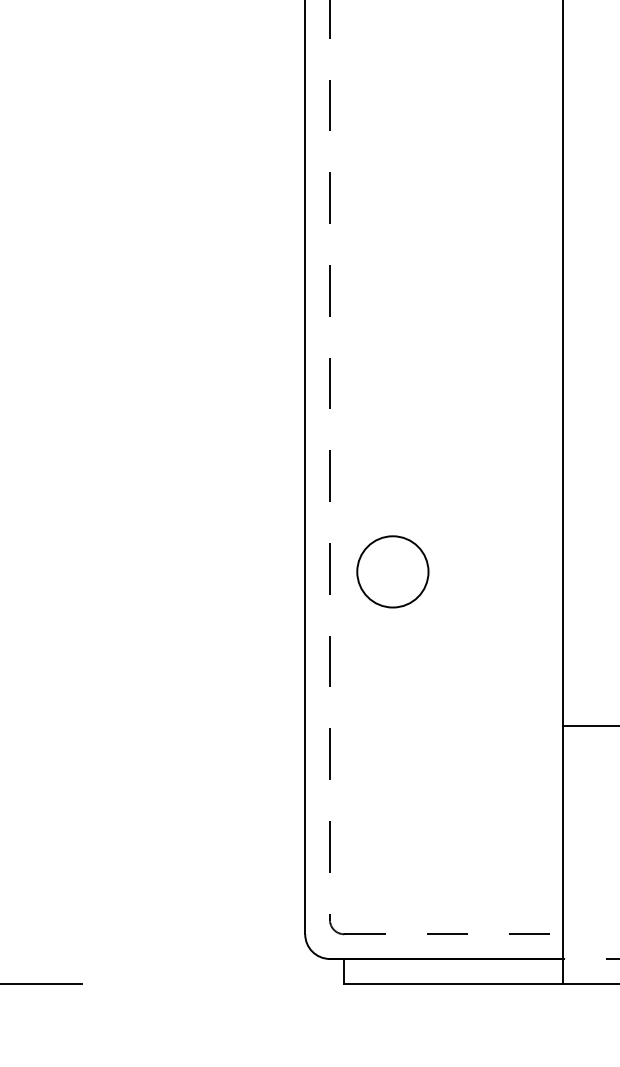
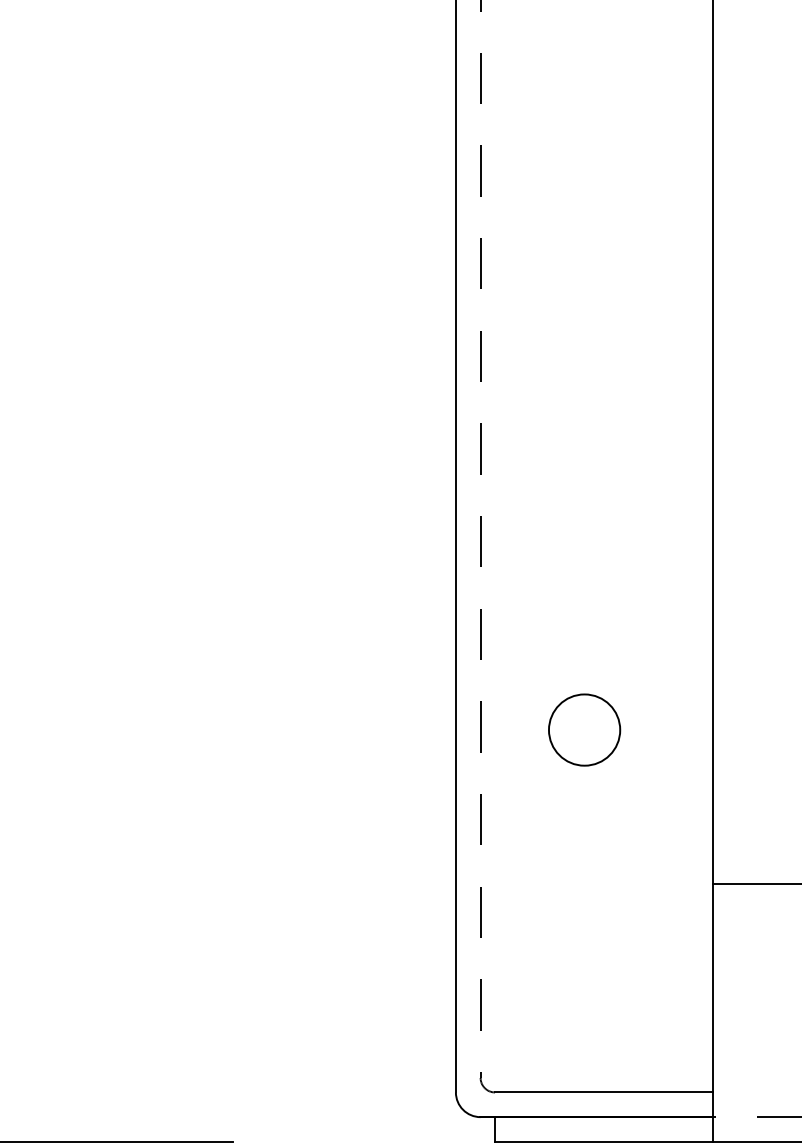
circle: (392, 571) -> (584, 729), moved
line: (453, 934) -> (604, 1092), dashed -> solid

